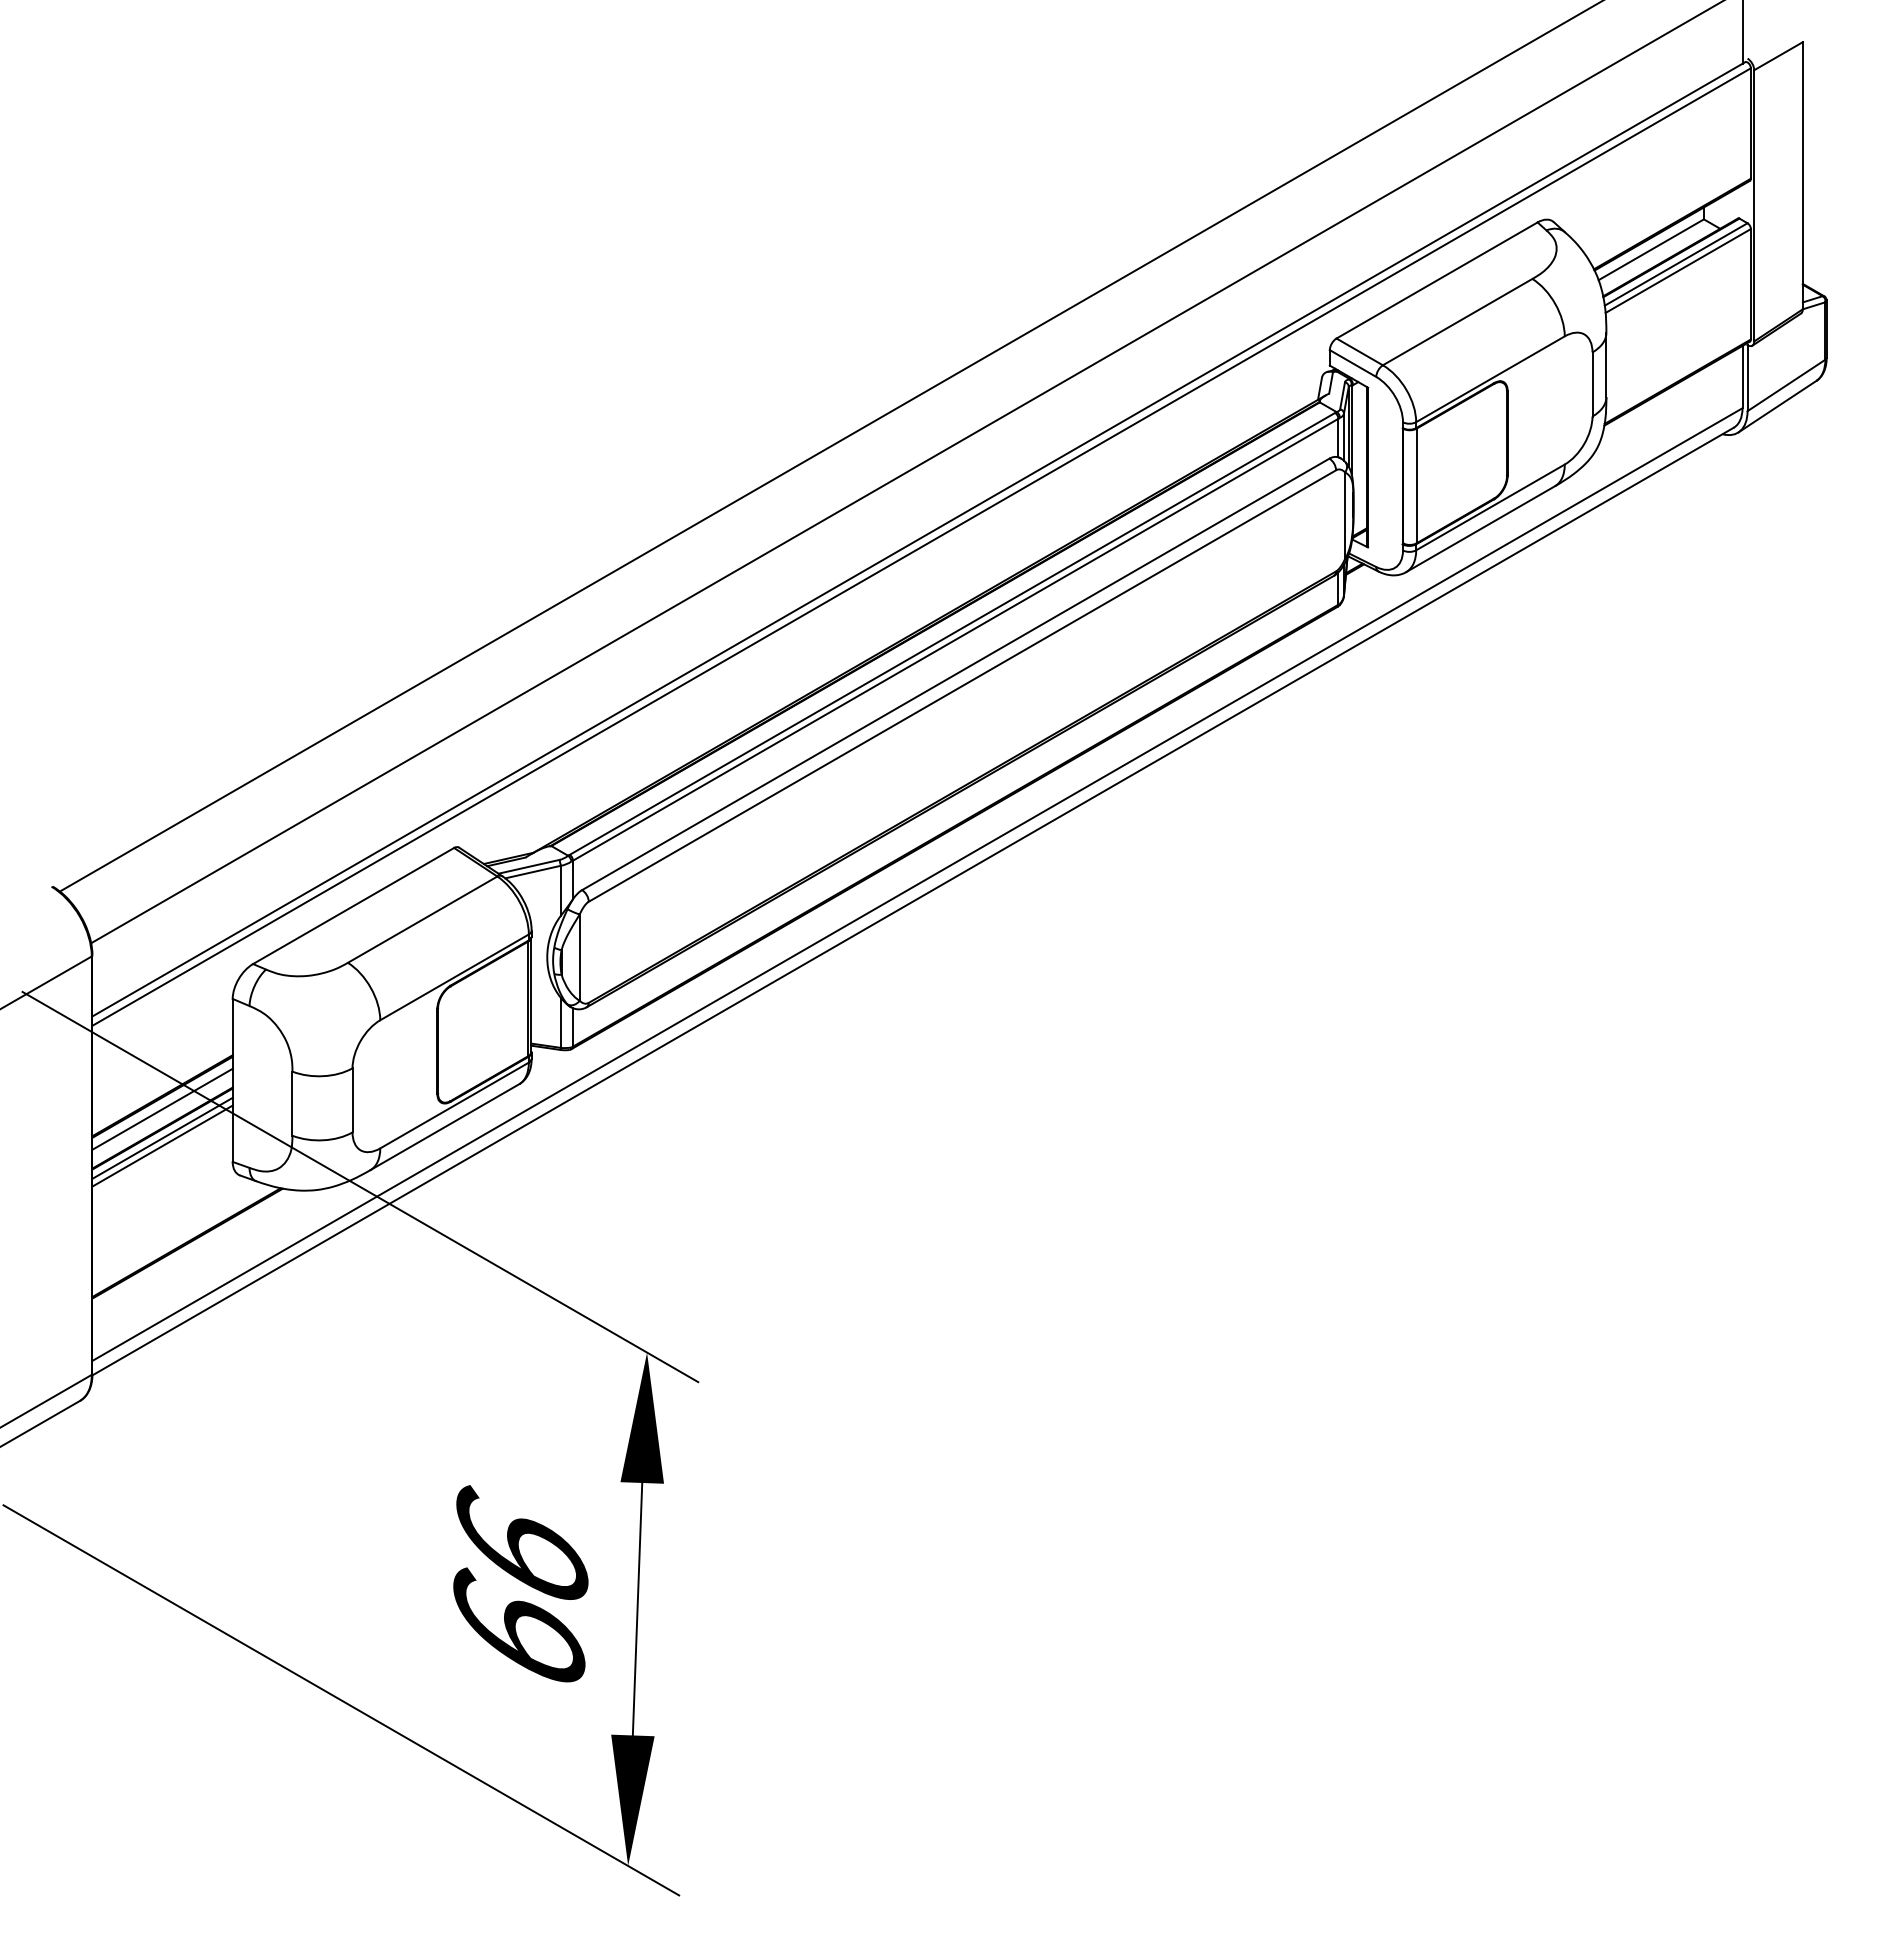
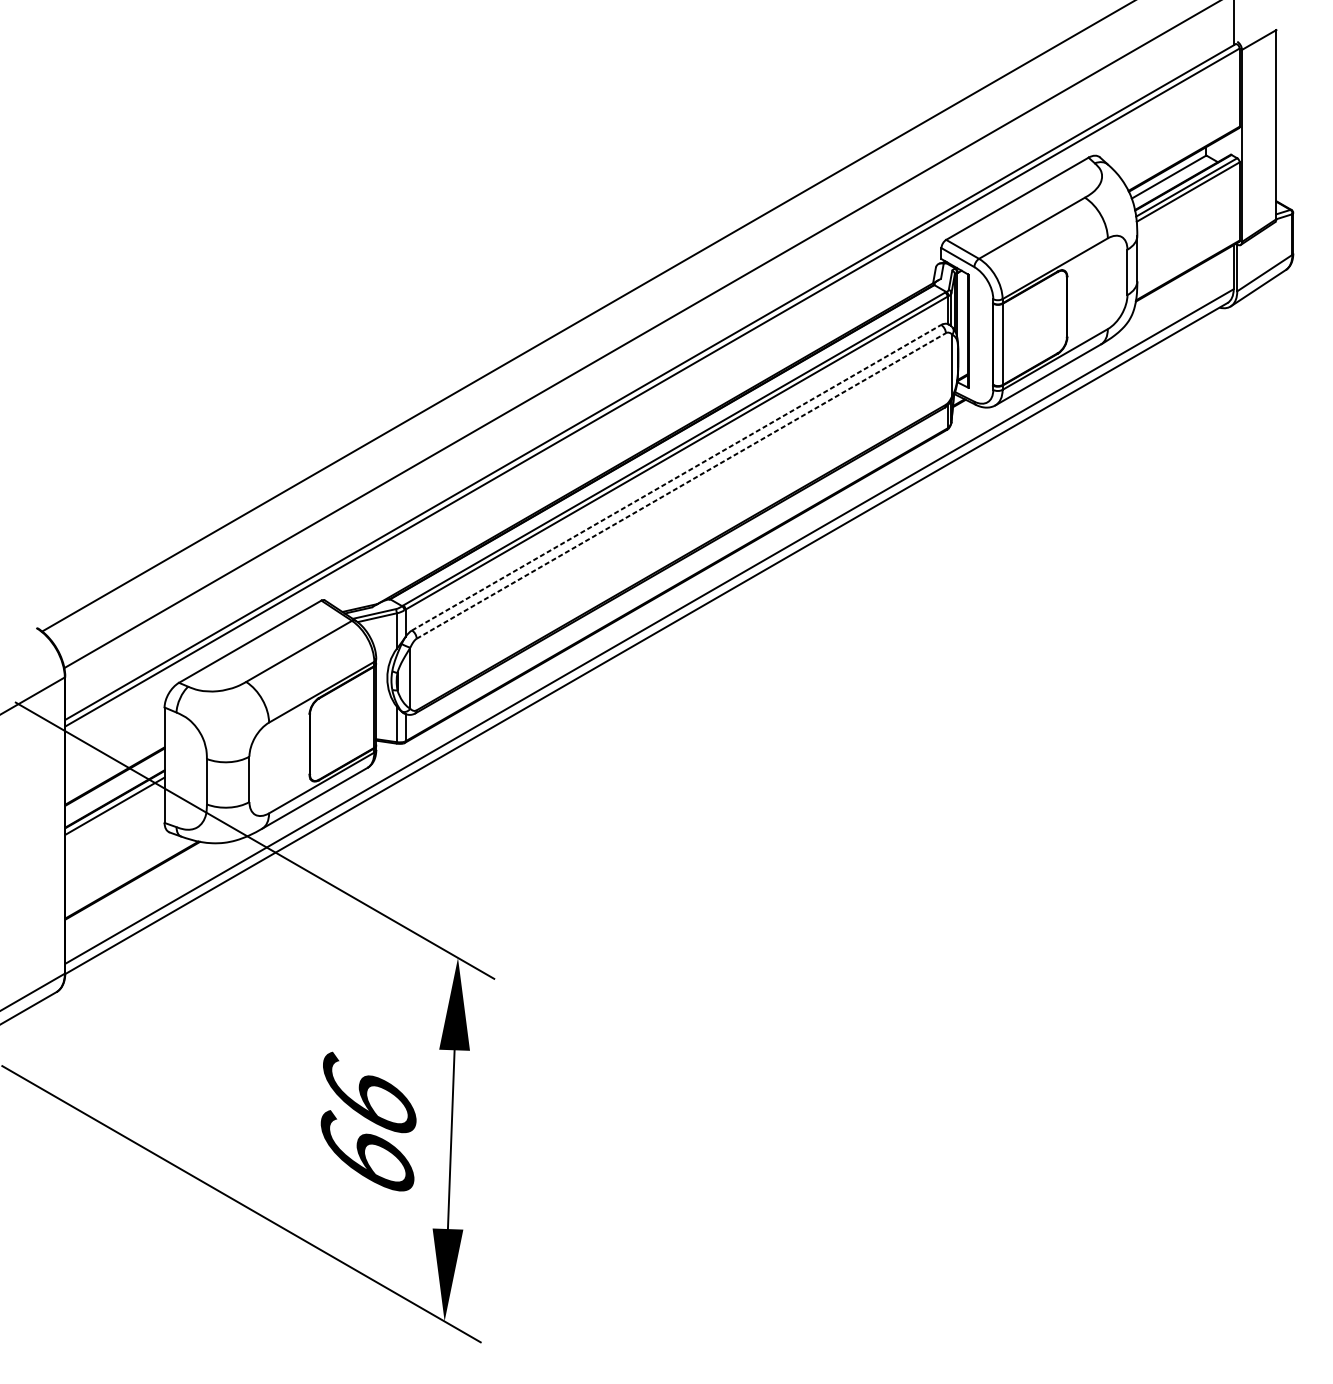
line: (956, 674) -> (677, 477), solid -> dashed
line: (962, 685) -> (681, 485), solid -> dashed
line: (162, 1108) -> (114, 785), removed
line: (162, 1145) -> (114, 811), removed

